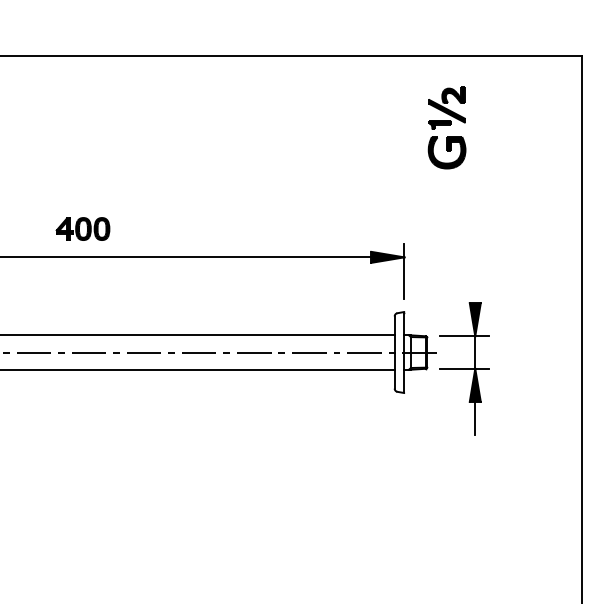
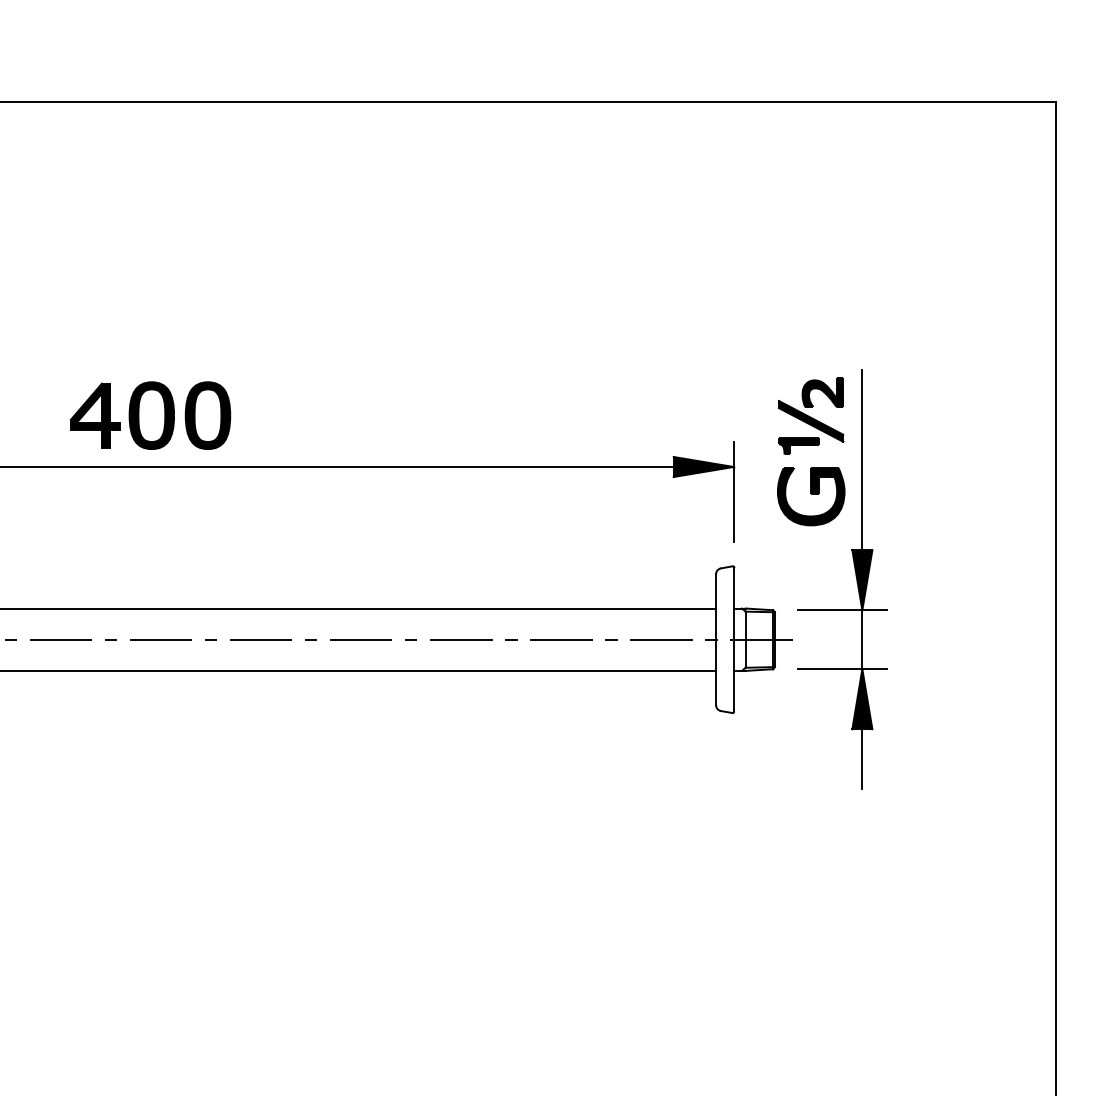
part: (446, 127) -> (810, 450), moved
part: (82, 228) -> (149, 414), size x1.67
line: (475, 253) -> (862, 459), added

